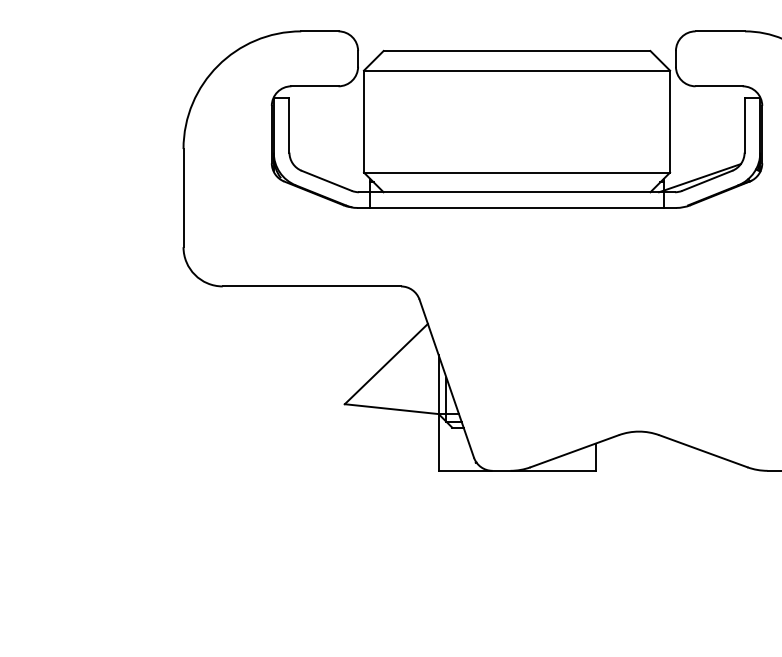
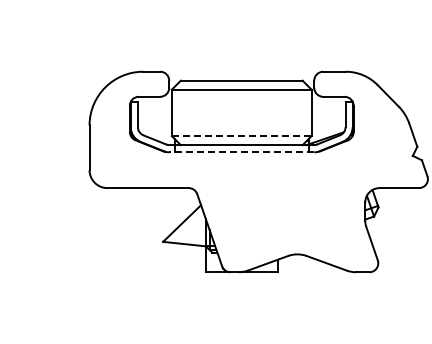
line: (516, 173) -> (241, 136), solid -> dashed
line: (516, 208) -> (241, 152), solid -> dashed

